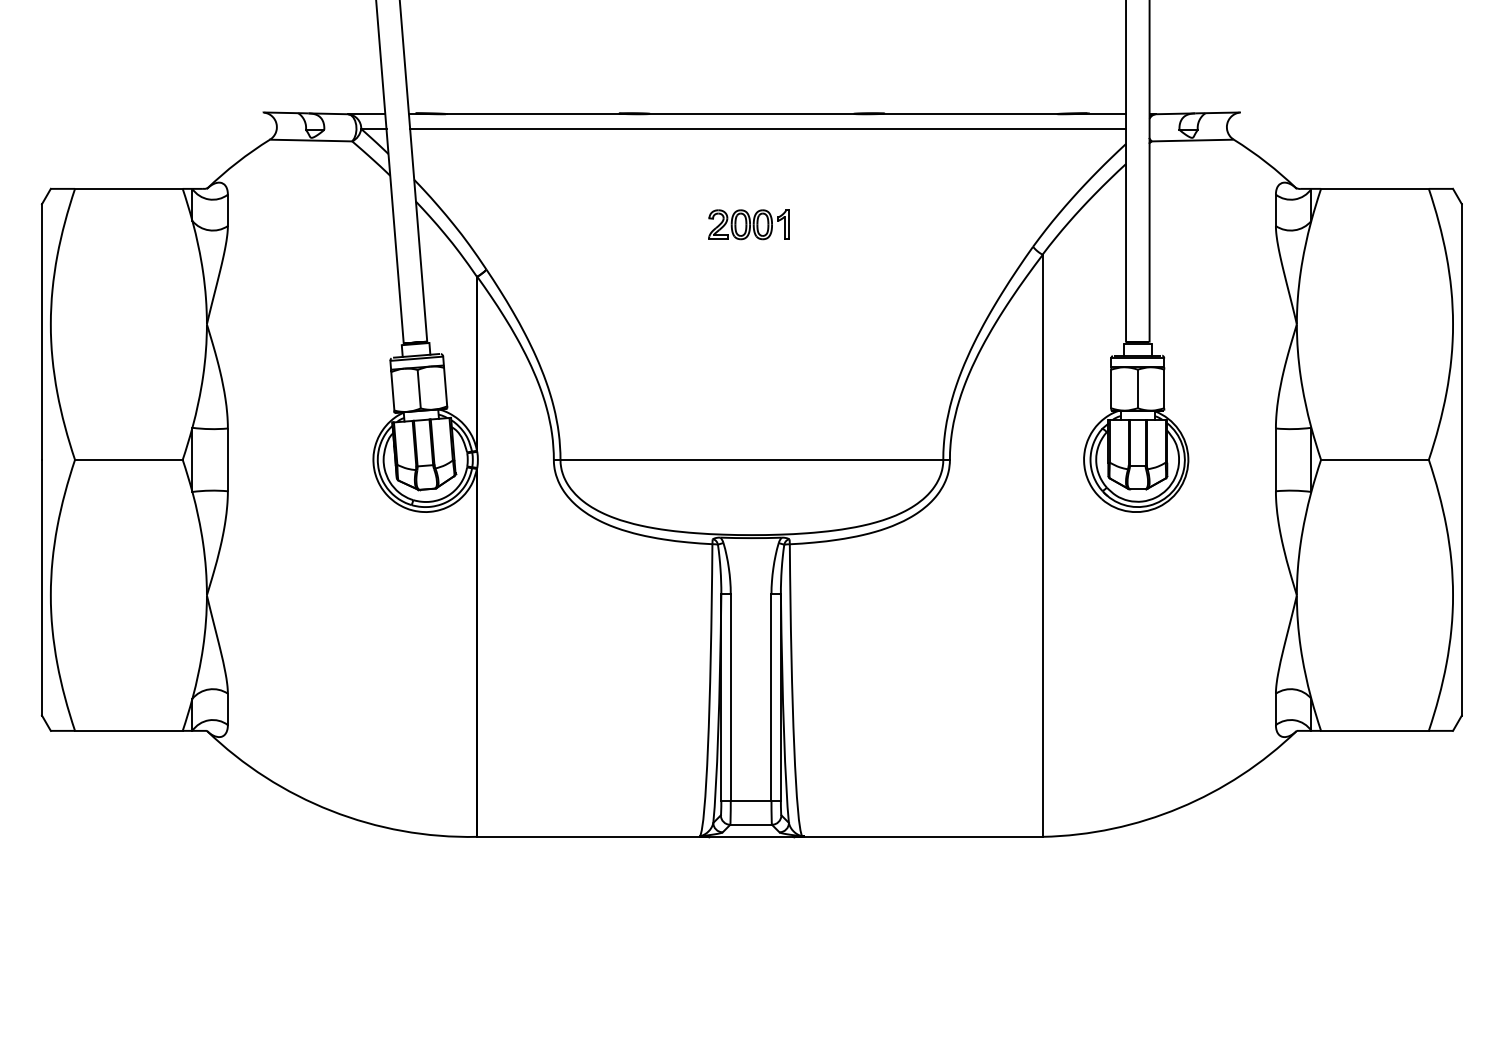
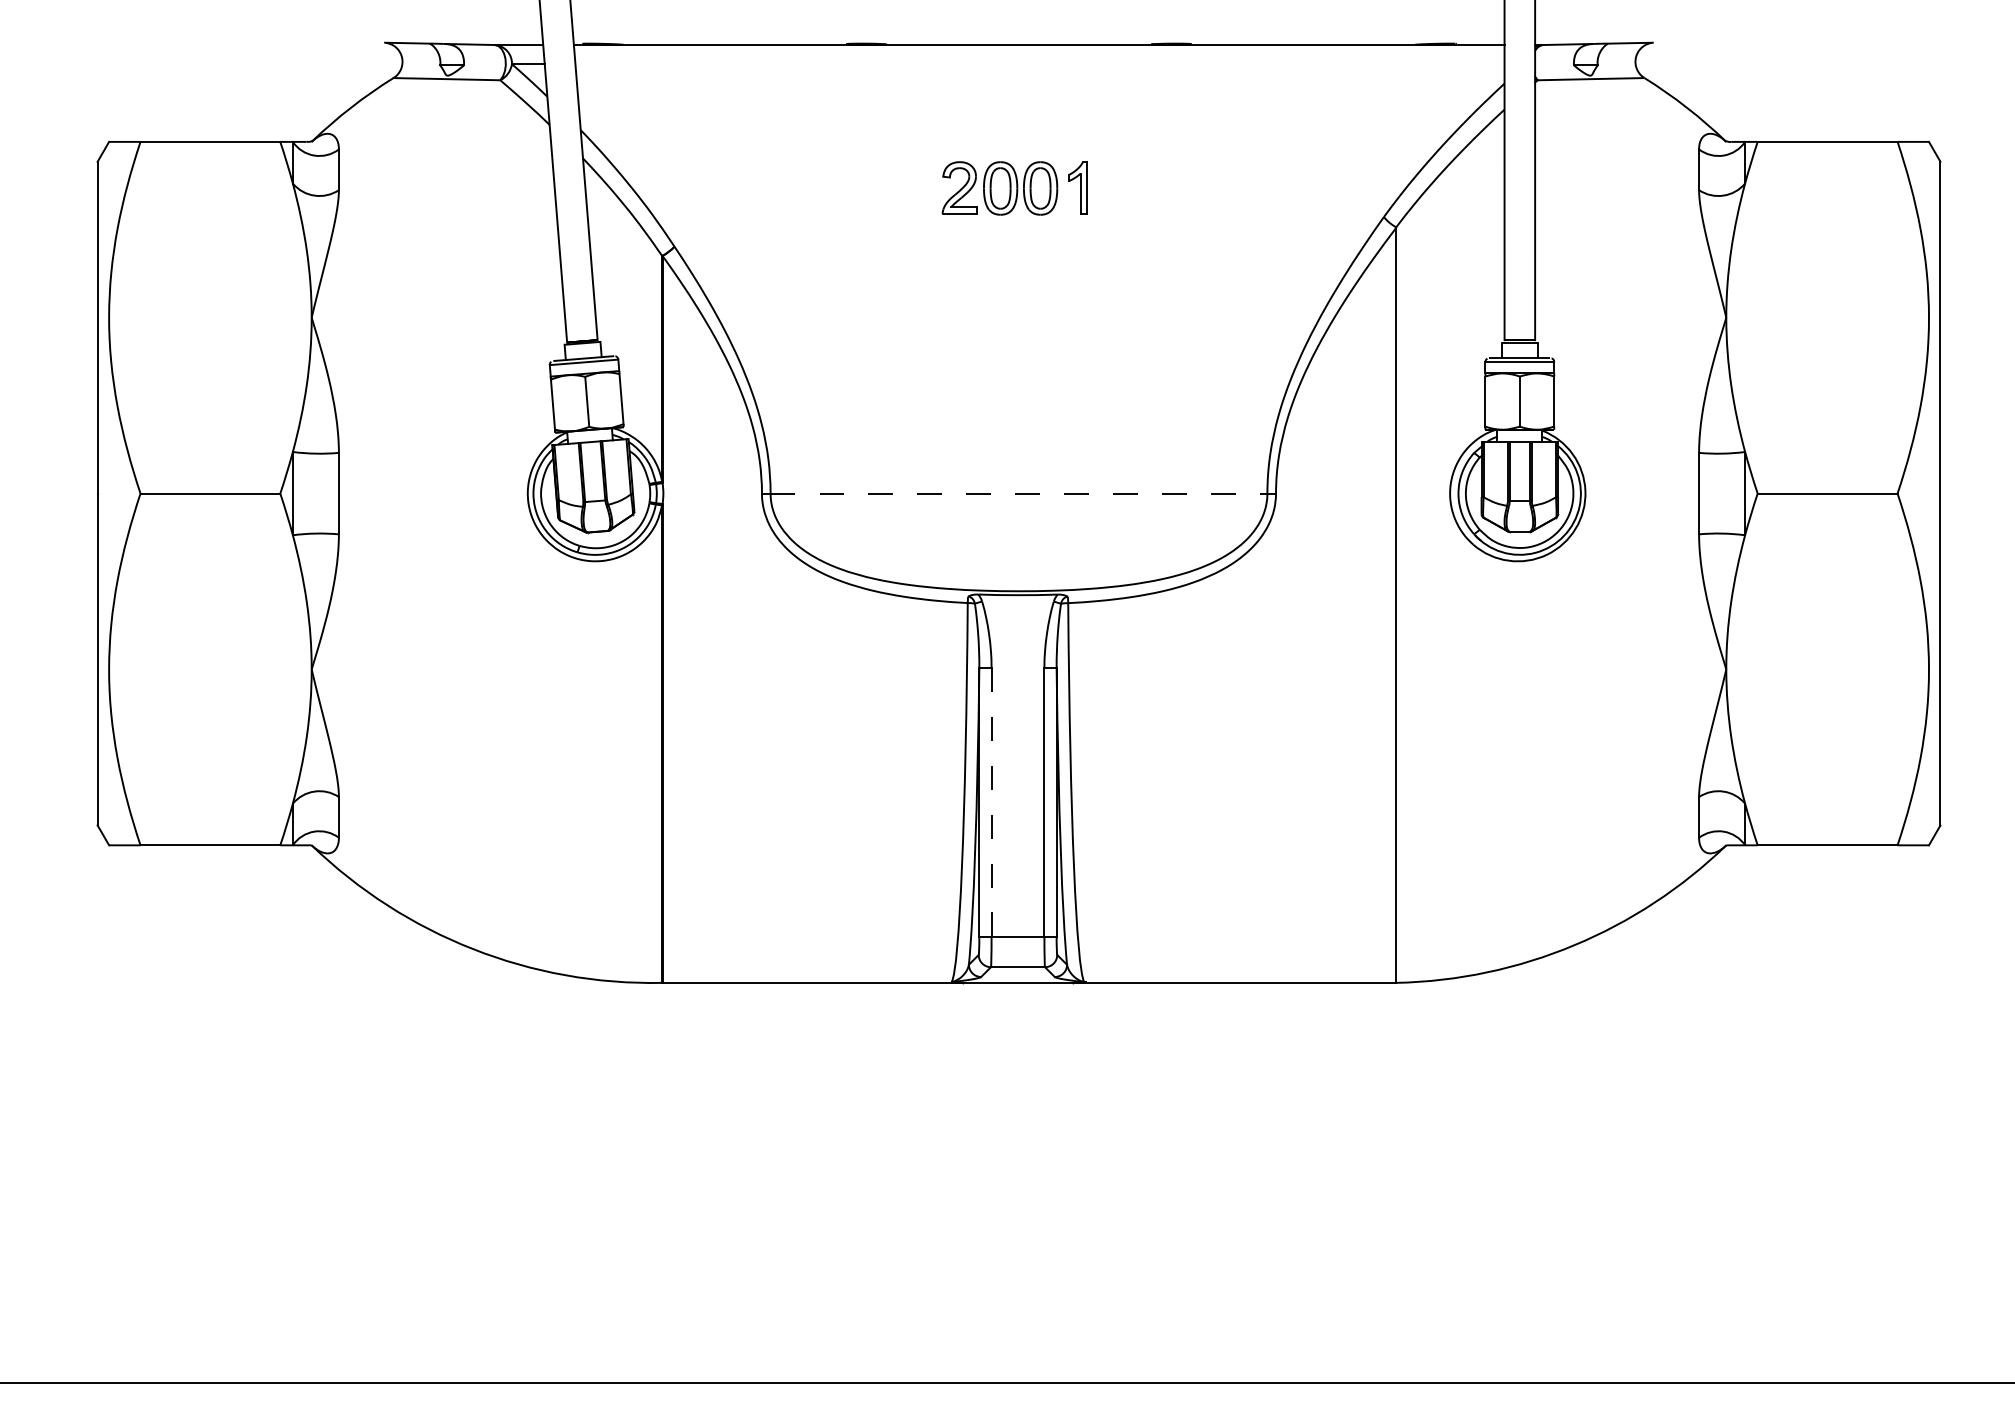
line: (767, 129) -> (1039, 64), removed
part: (748, 224) -> (1014, 188), size x1.4
line: (752, 459) -> (1019, 493), solid -> dashed
line: (730, 697) -> (991, 802), solid -> dashed

